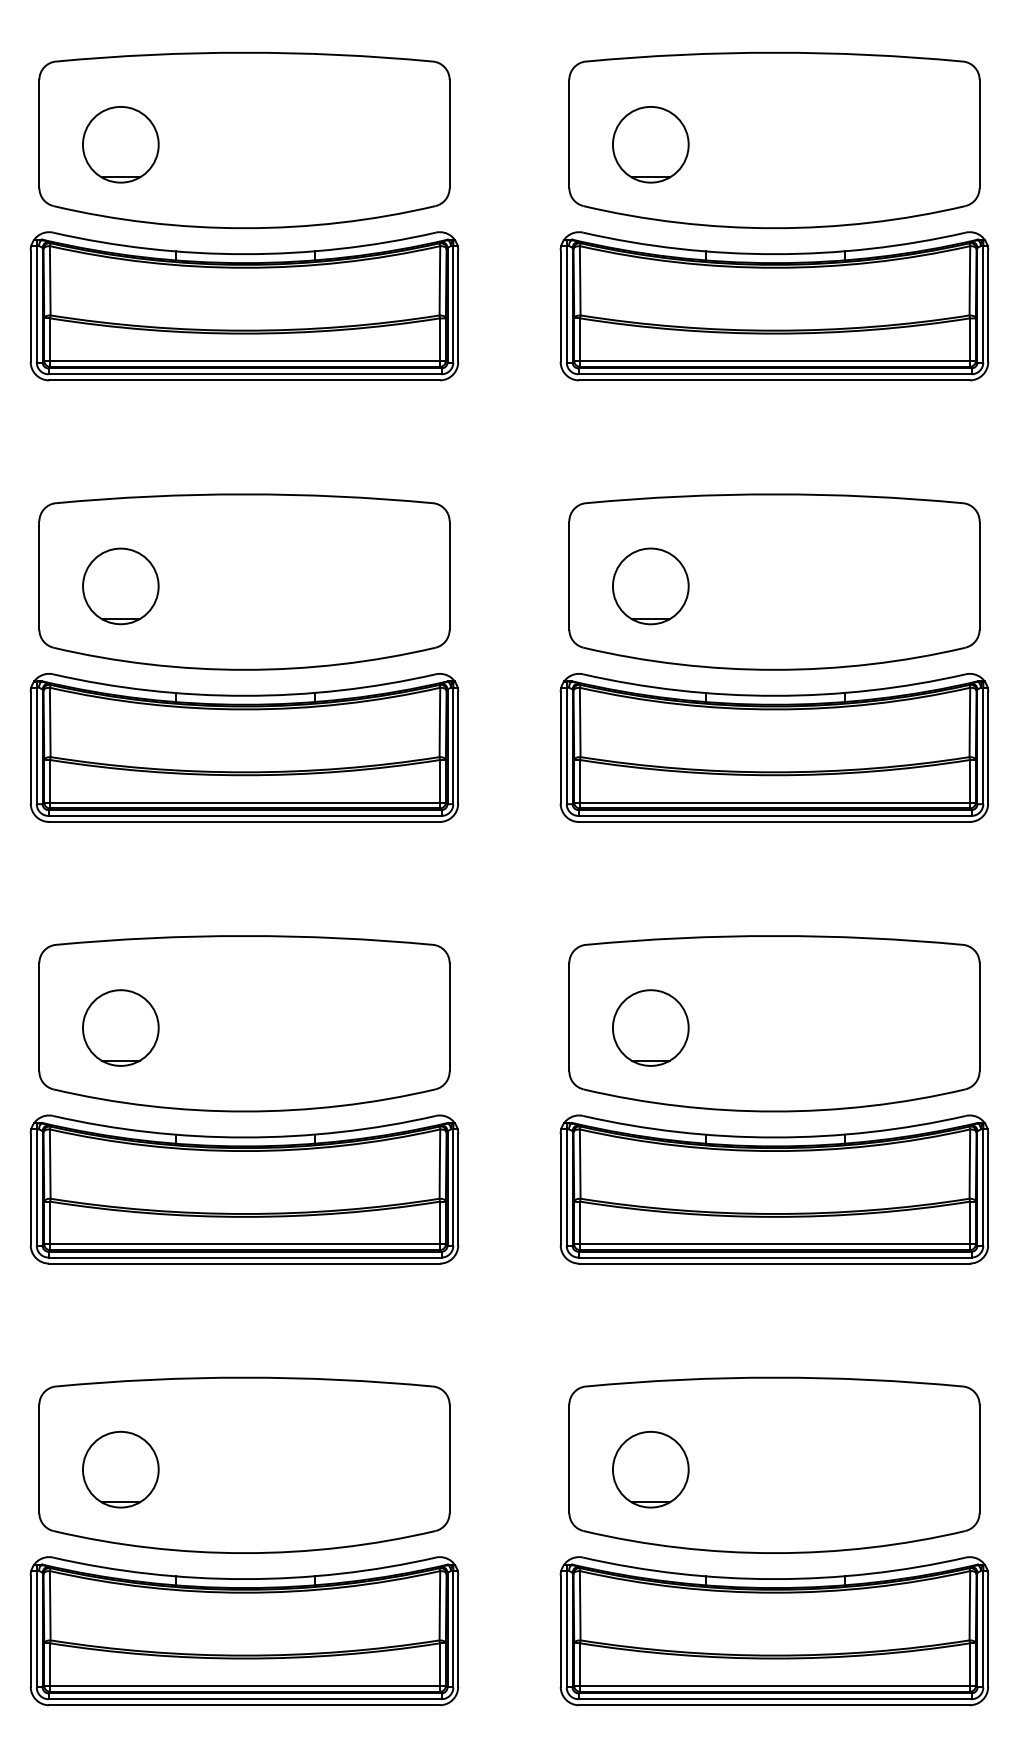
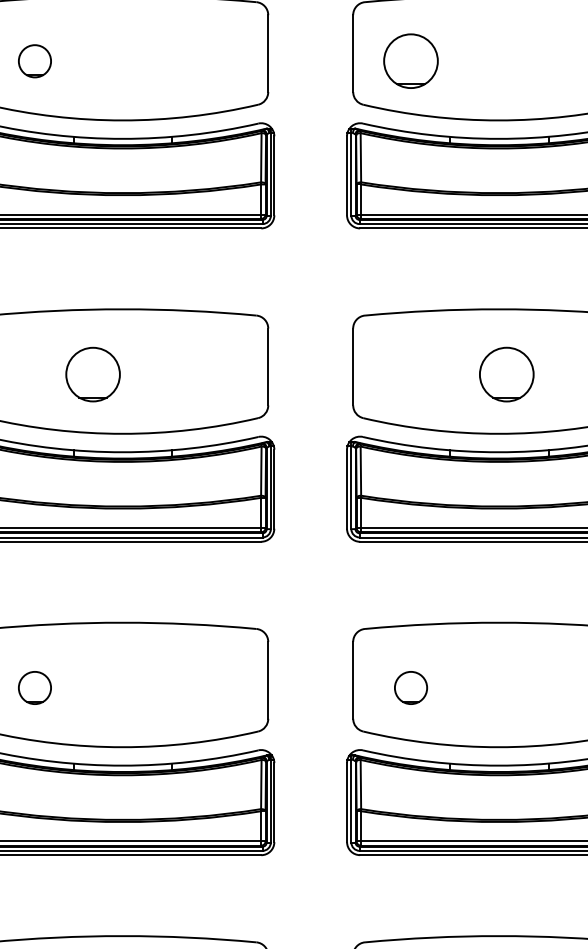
part: (120, 144) -> (34, 61), size x0.6
part: (120, 586) -> (92, 374), moved
part: (650, 586) -> (506, 374), moved
part: (120, 1027) -> (34, 687), size x0.6
part: (650, 1027) -> (410, 687), size x0.6

